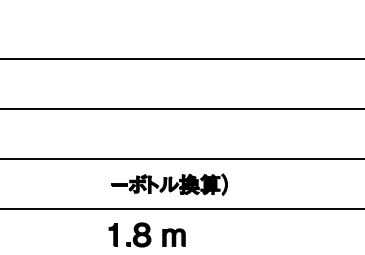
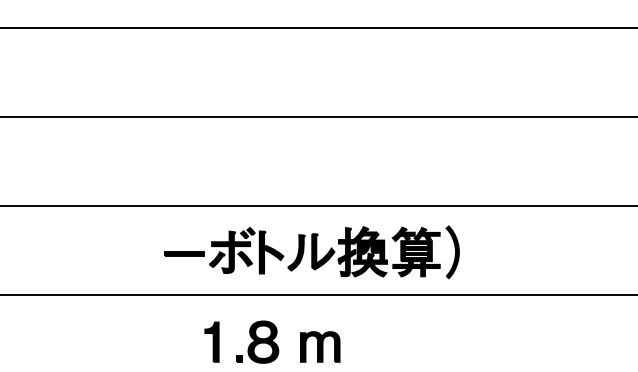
part: (169, 184) -> (312, 252), size x1.43

